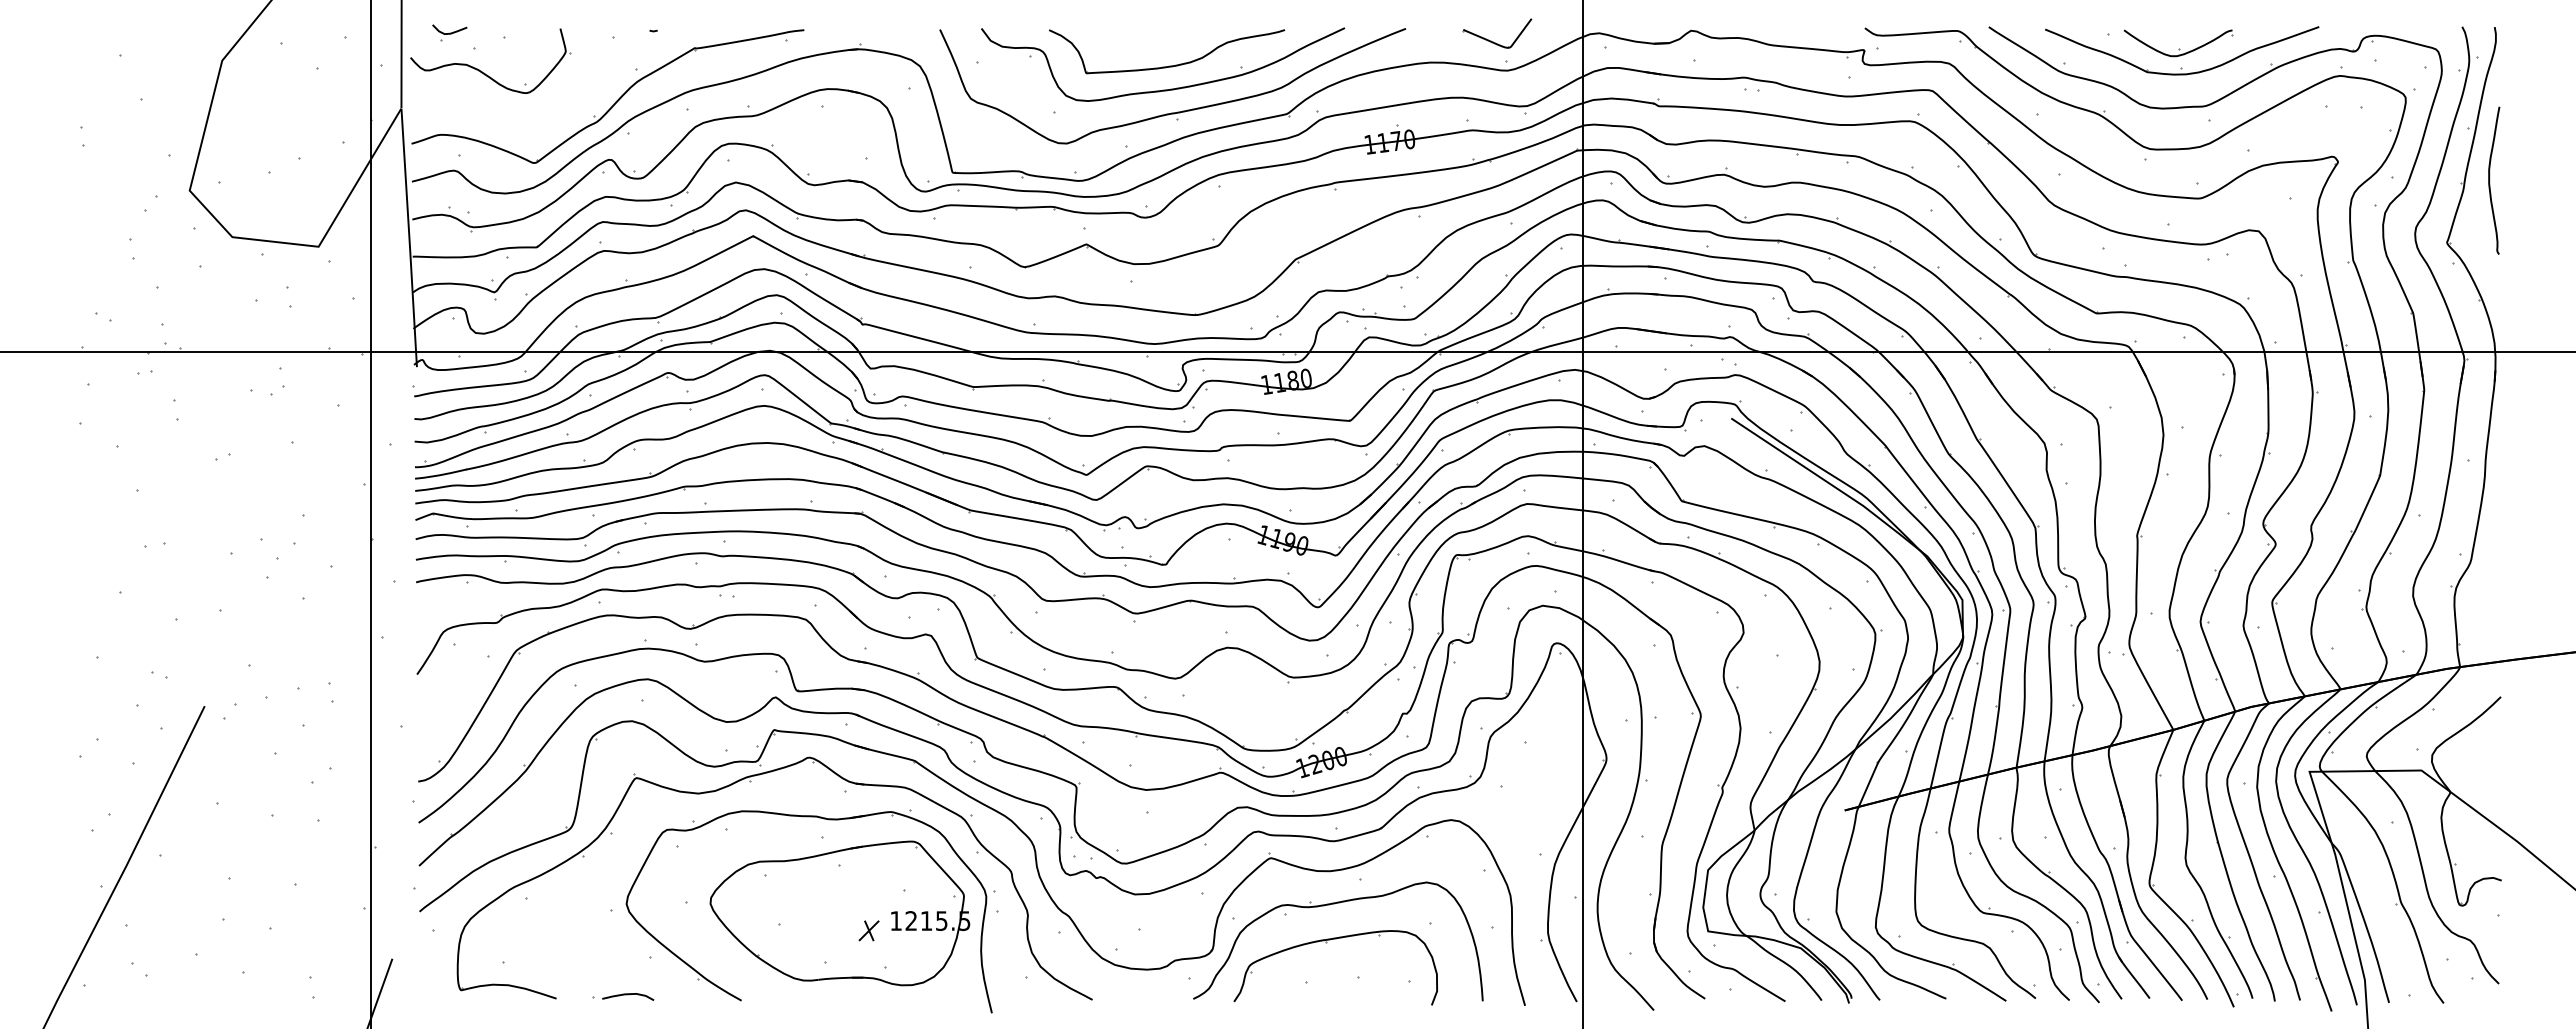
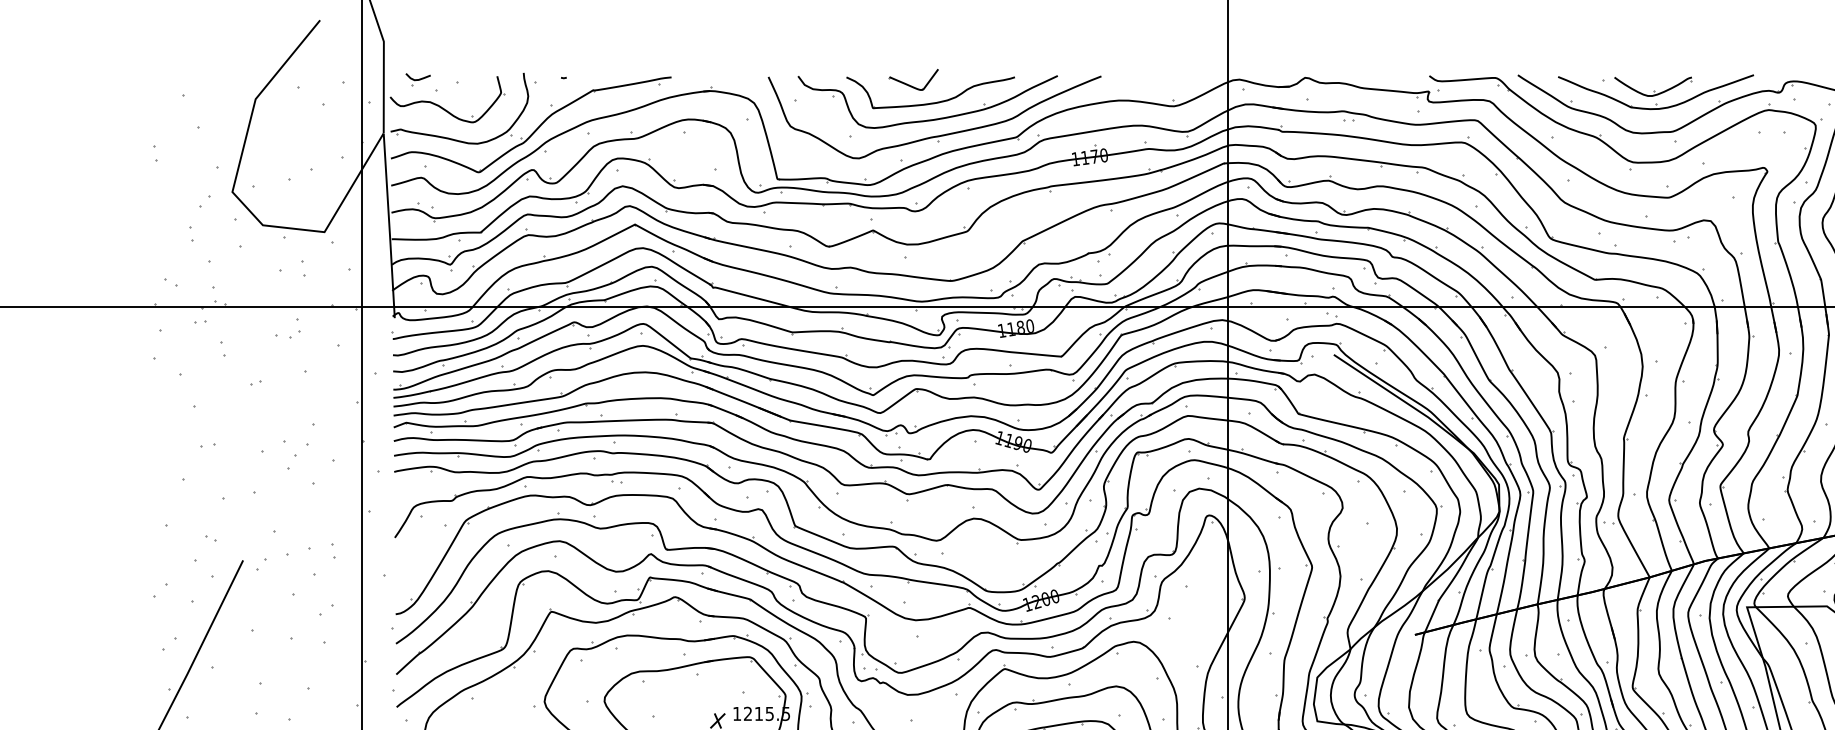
part: (1493, 41) -> (911, 85), moved
part: (495, 115) -> (450, 138), added

